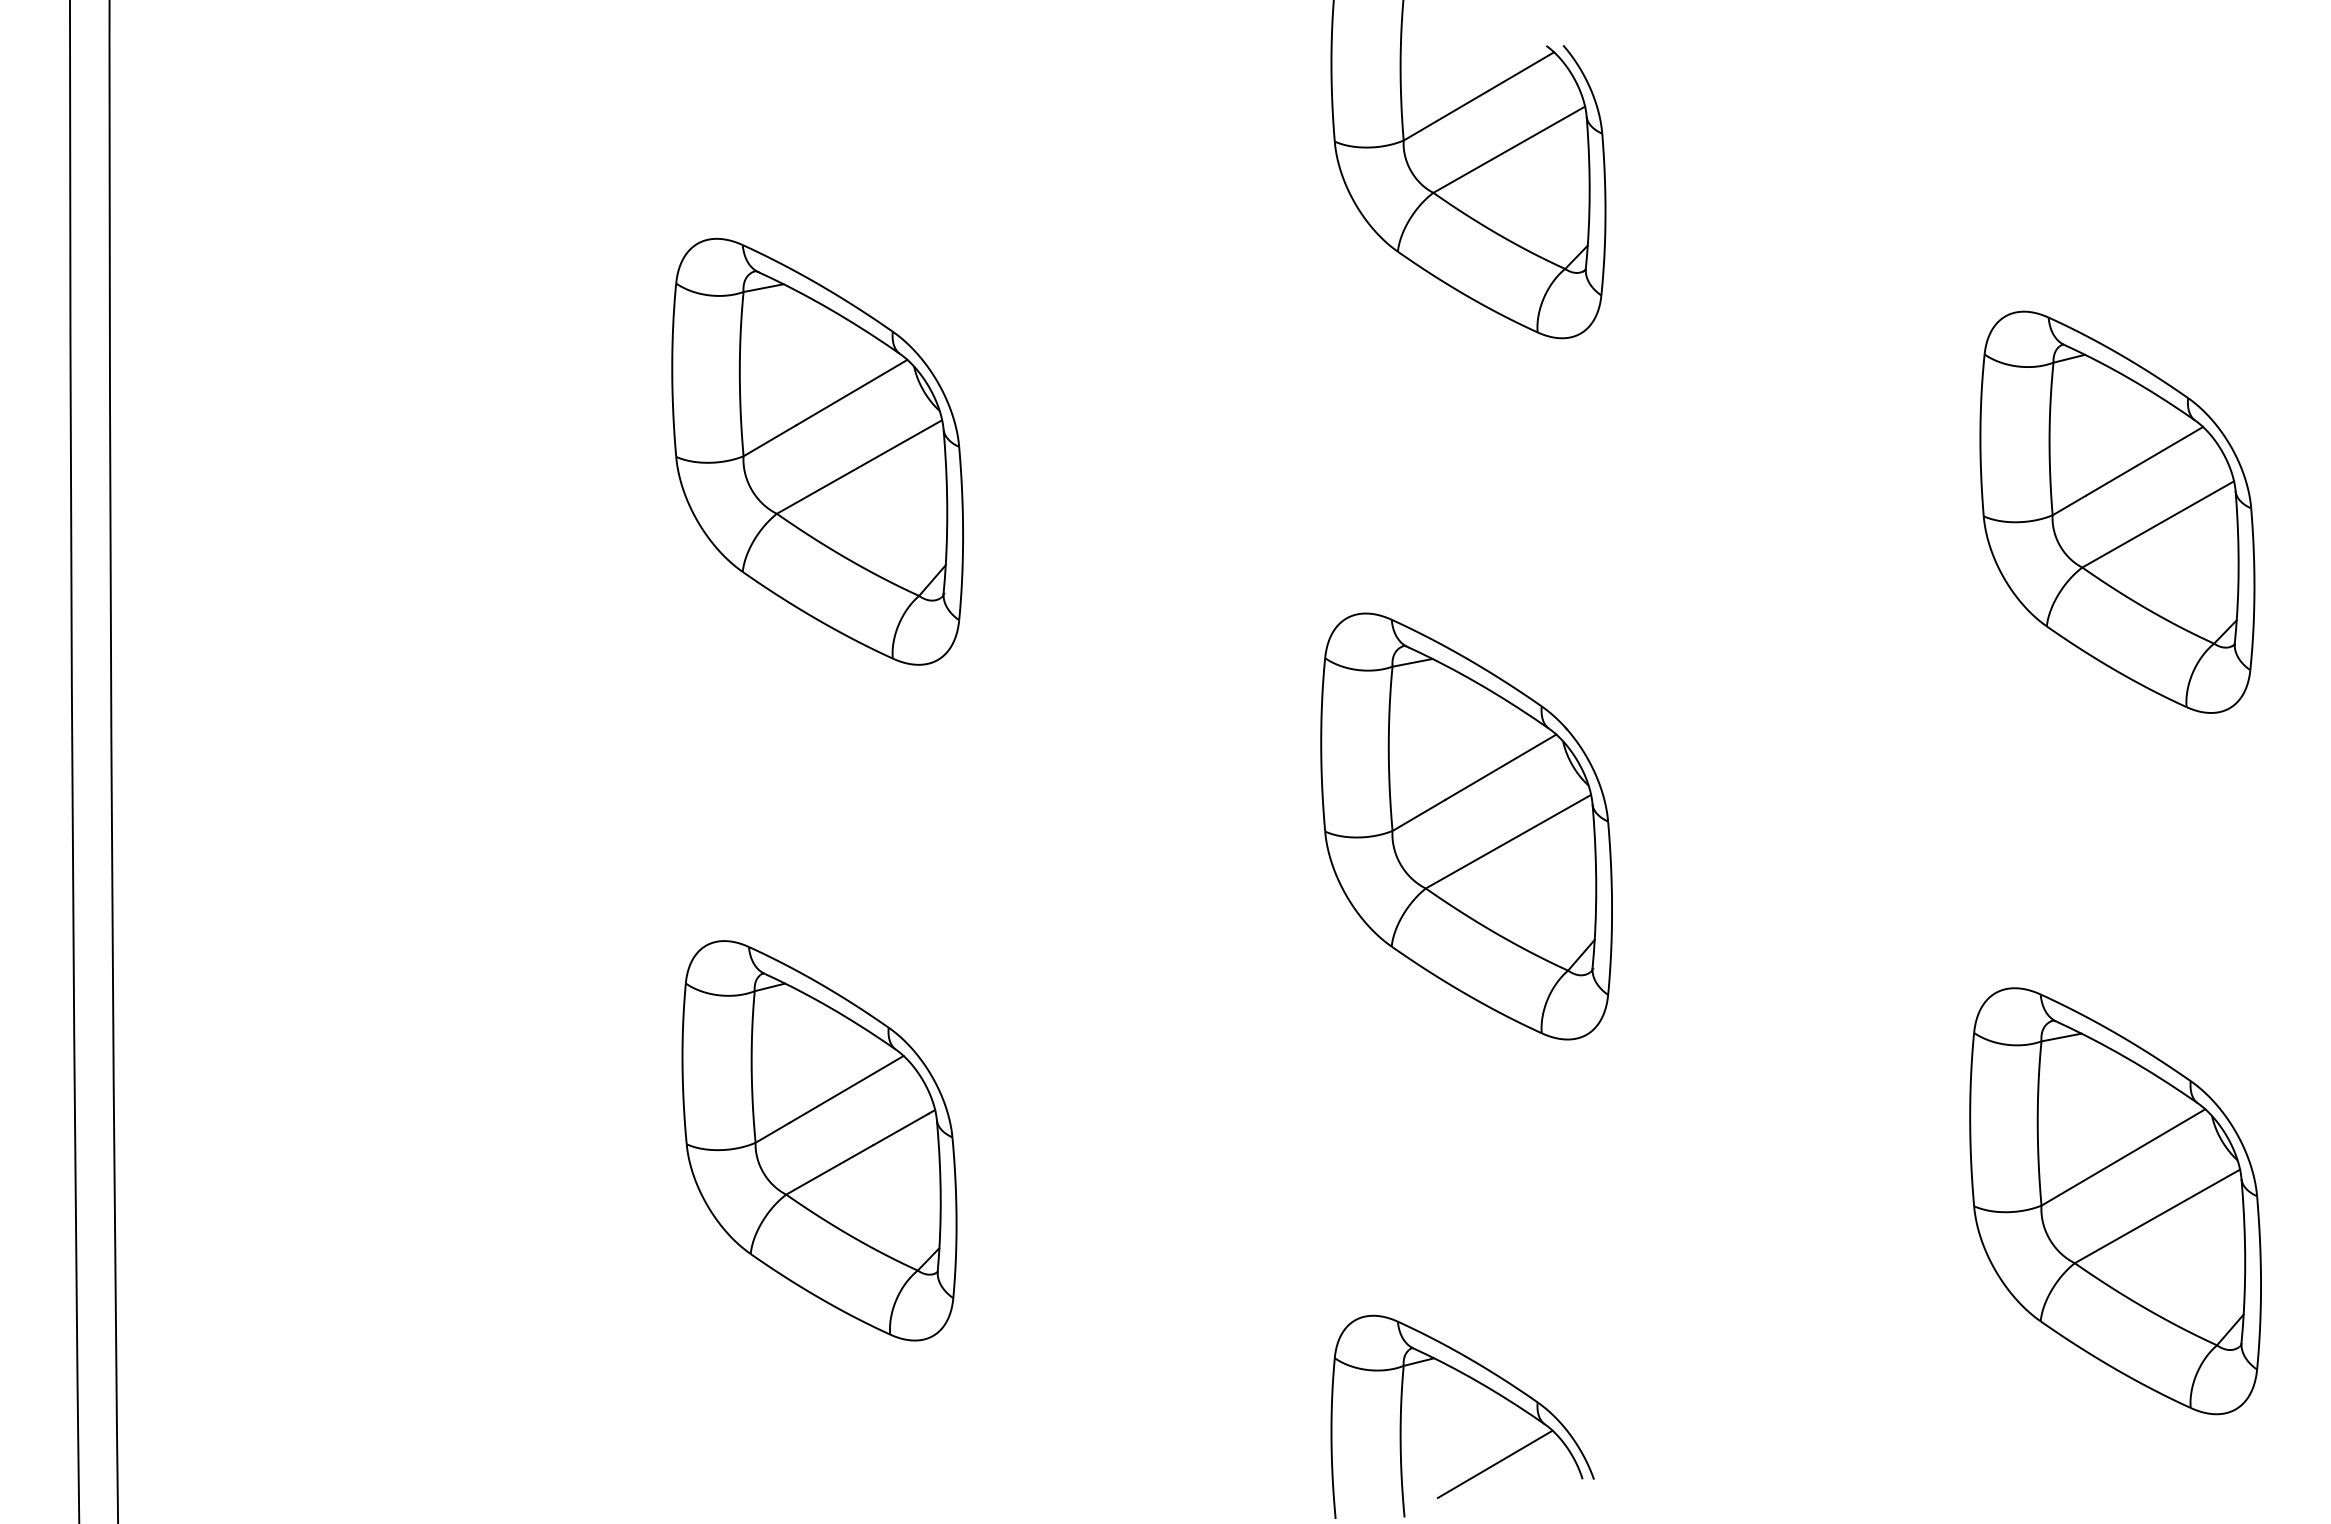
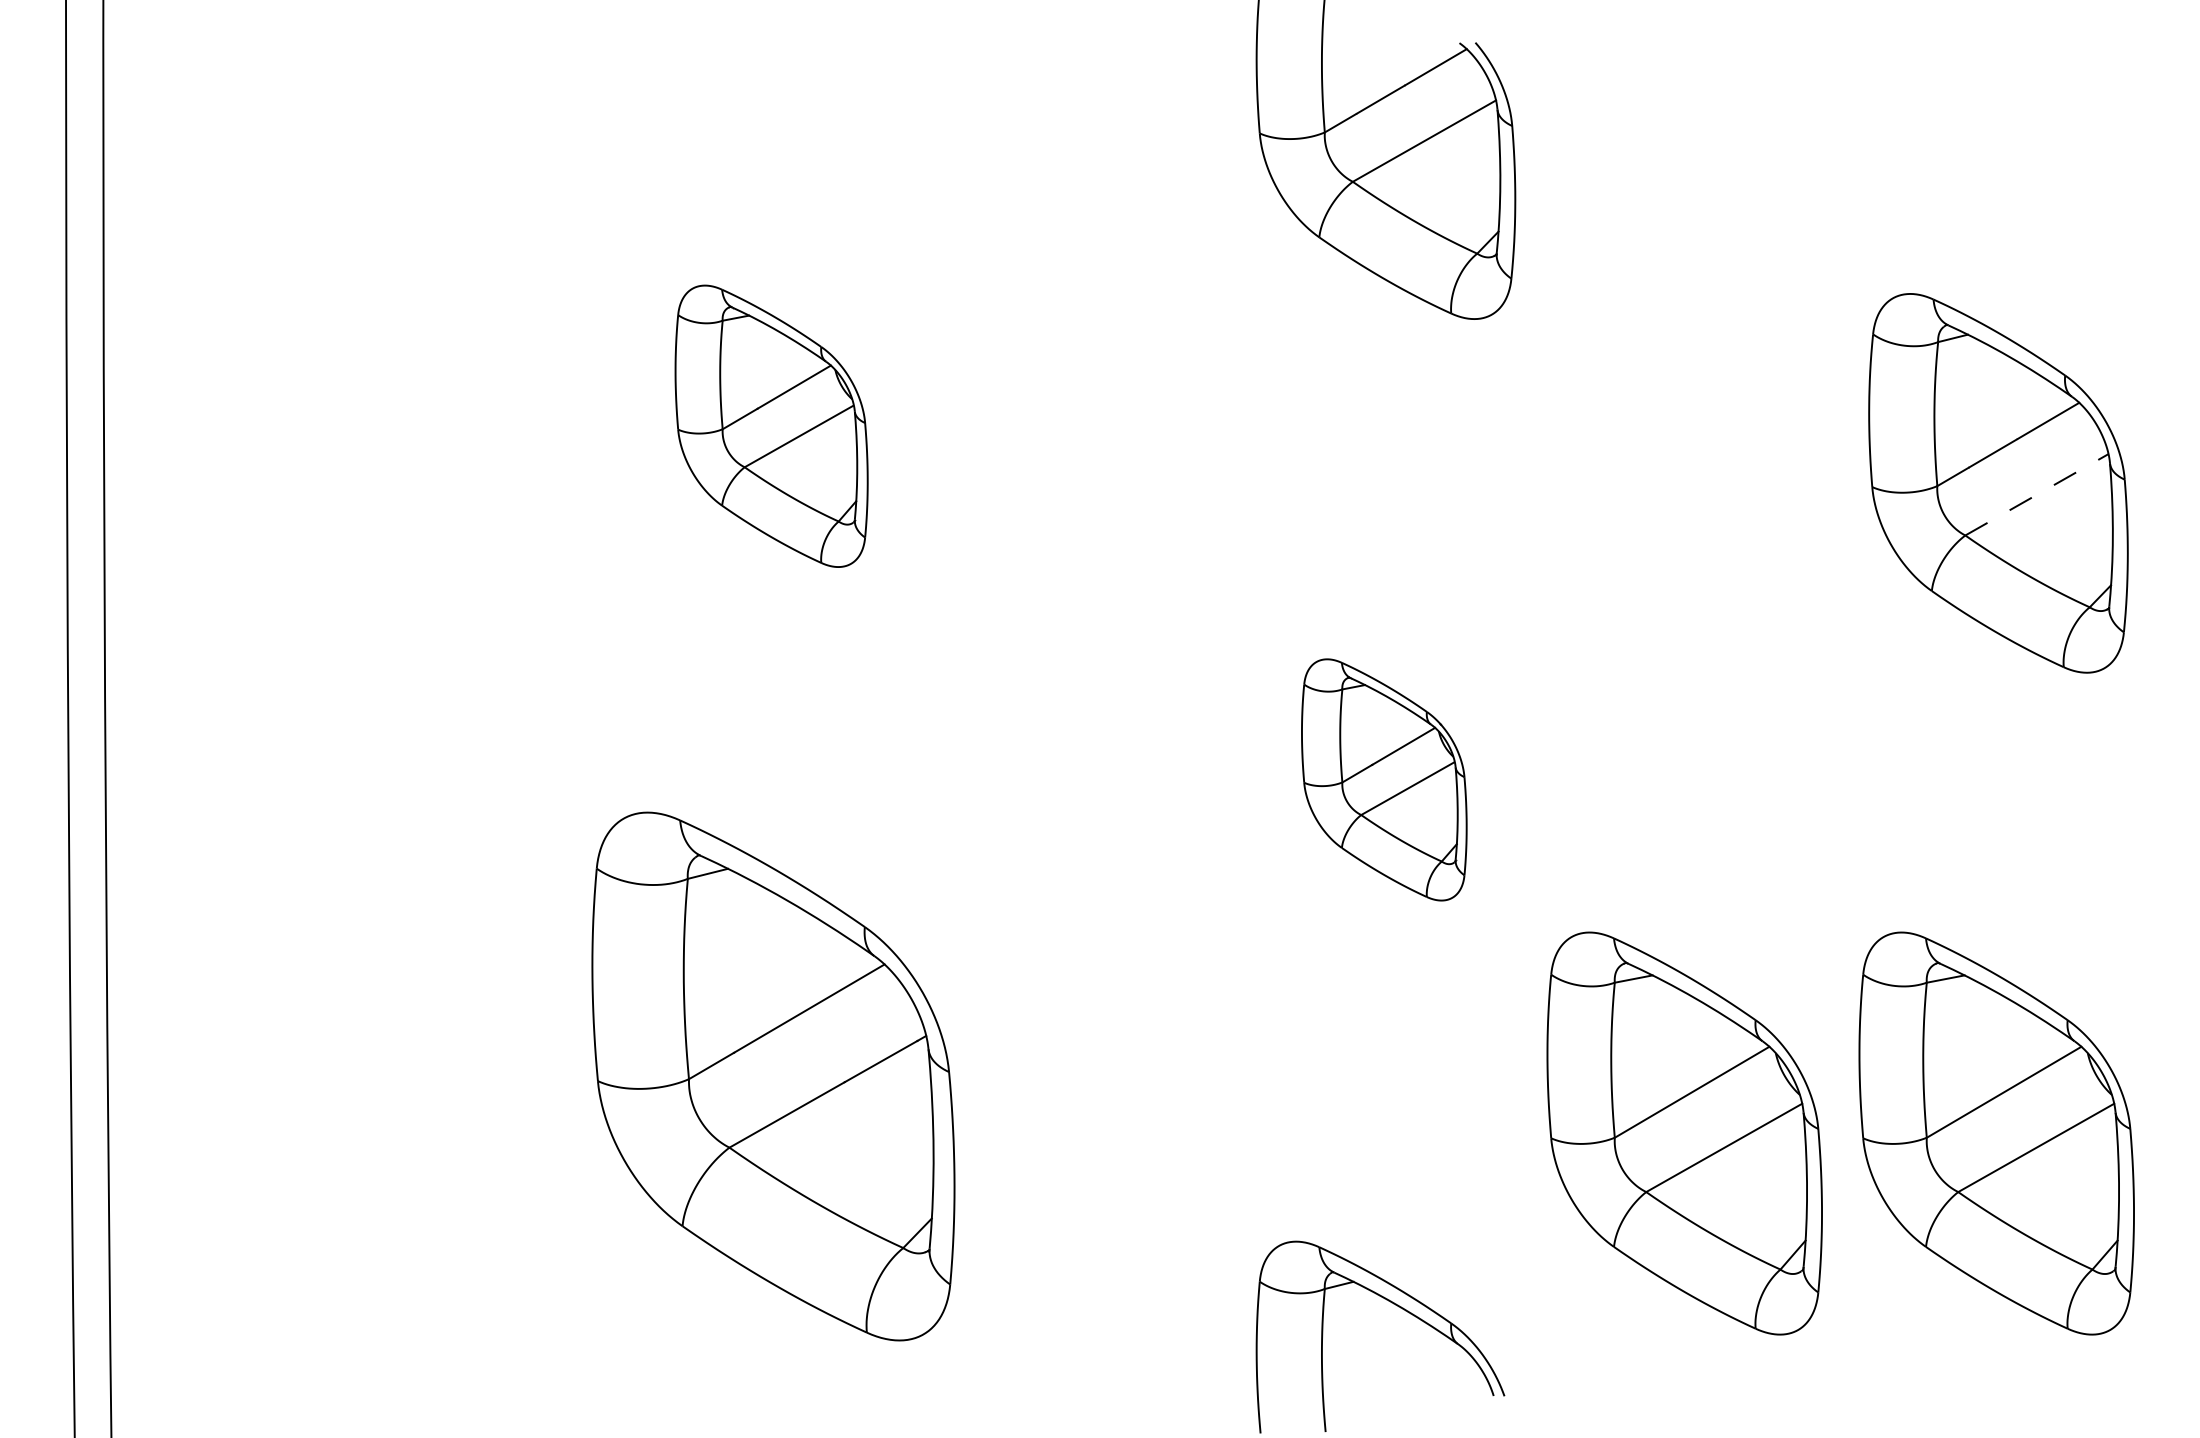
part: (817, 452) -> (771, 426), size x0.7
line: (2158, 524) -> (2037, 494), solid -> dashed
part: (1466, 826) -> (1384, 779), size x0.6
part: (819, 1140) -> (773, 1076), size x1.4
part: (1784, 1201) -> (1684, 1133), added
line: (1495, 1463) -> (1411, 1381), removed

